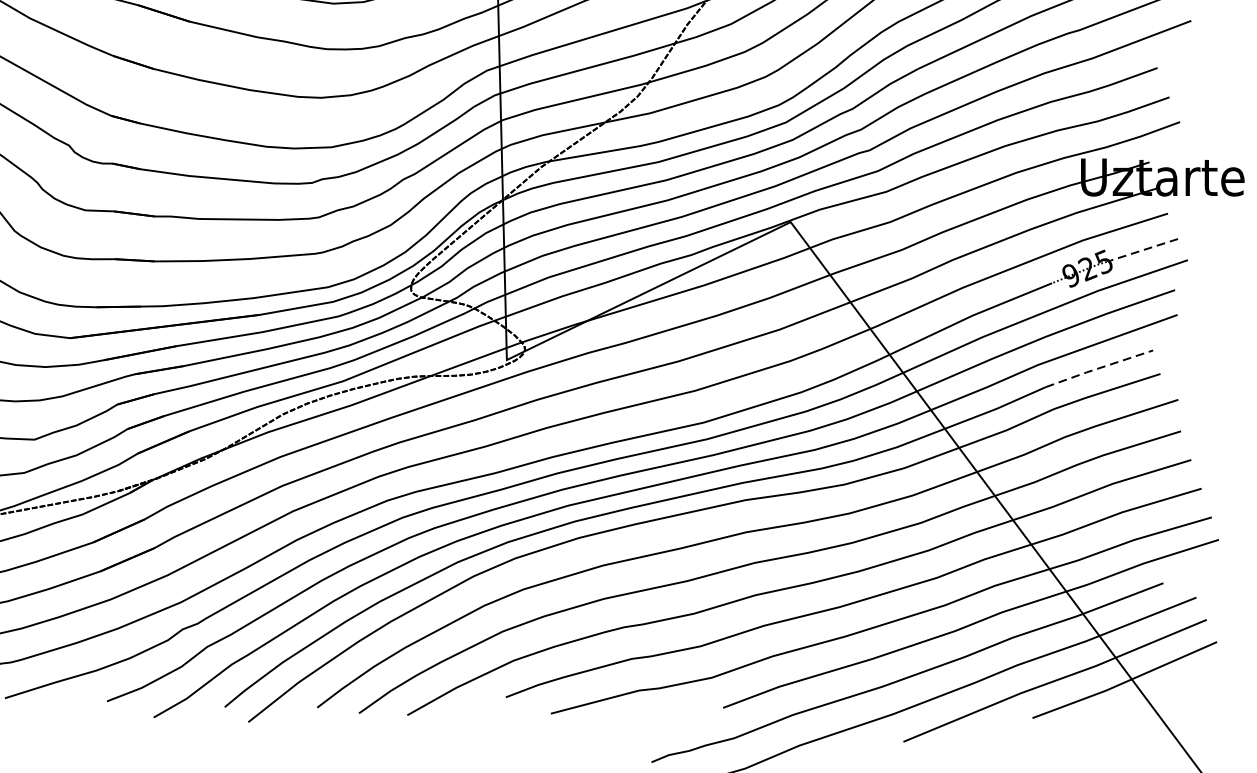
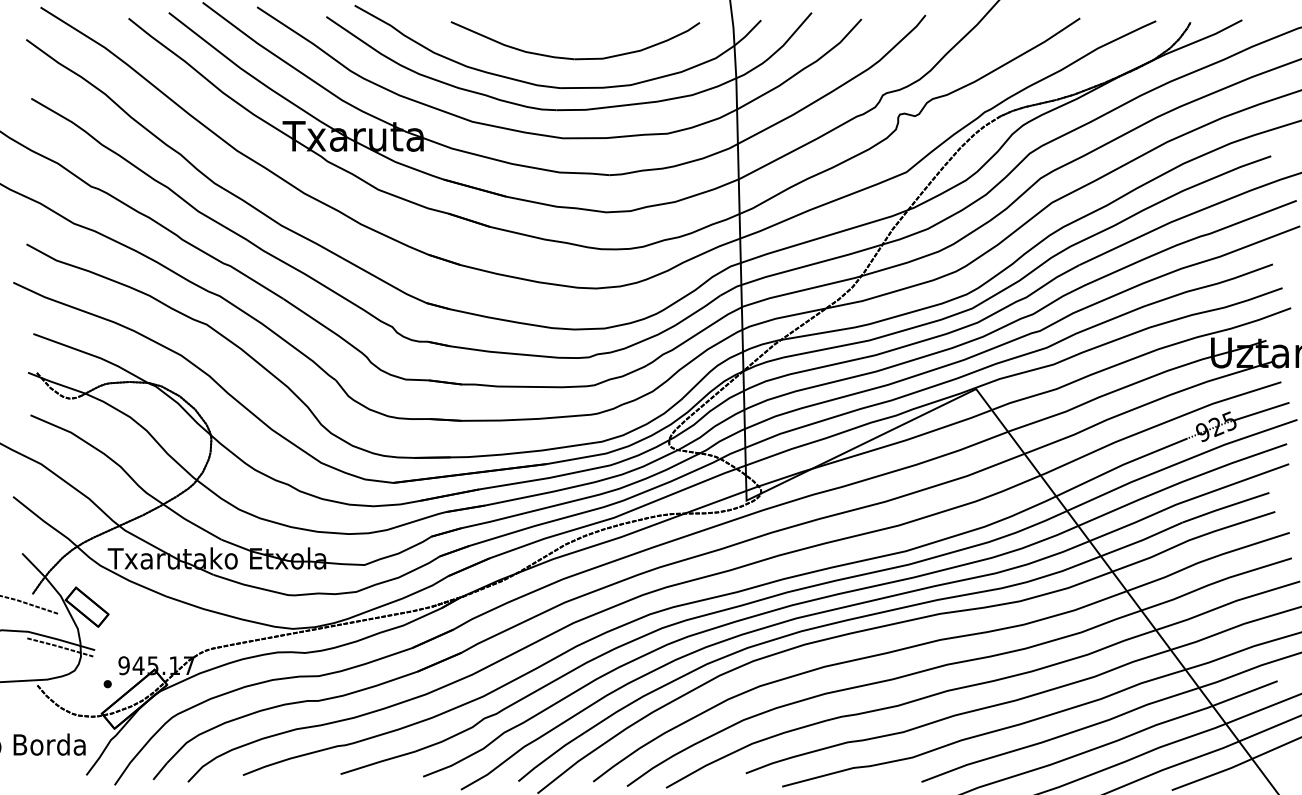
line: (1144, 249) -> (1262, 411), dashed -> solid
line: (1097, 368) -> (1224, 507), dashed -> solid

